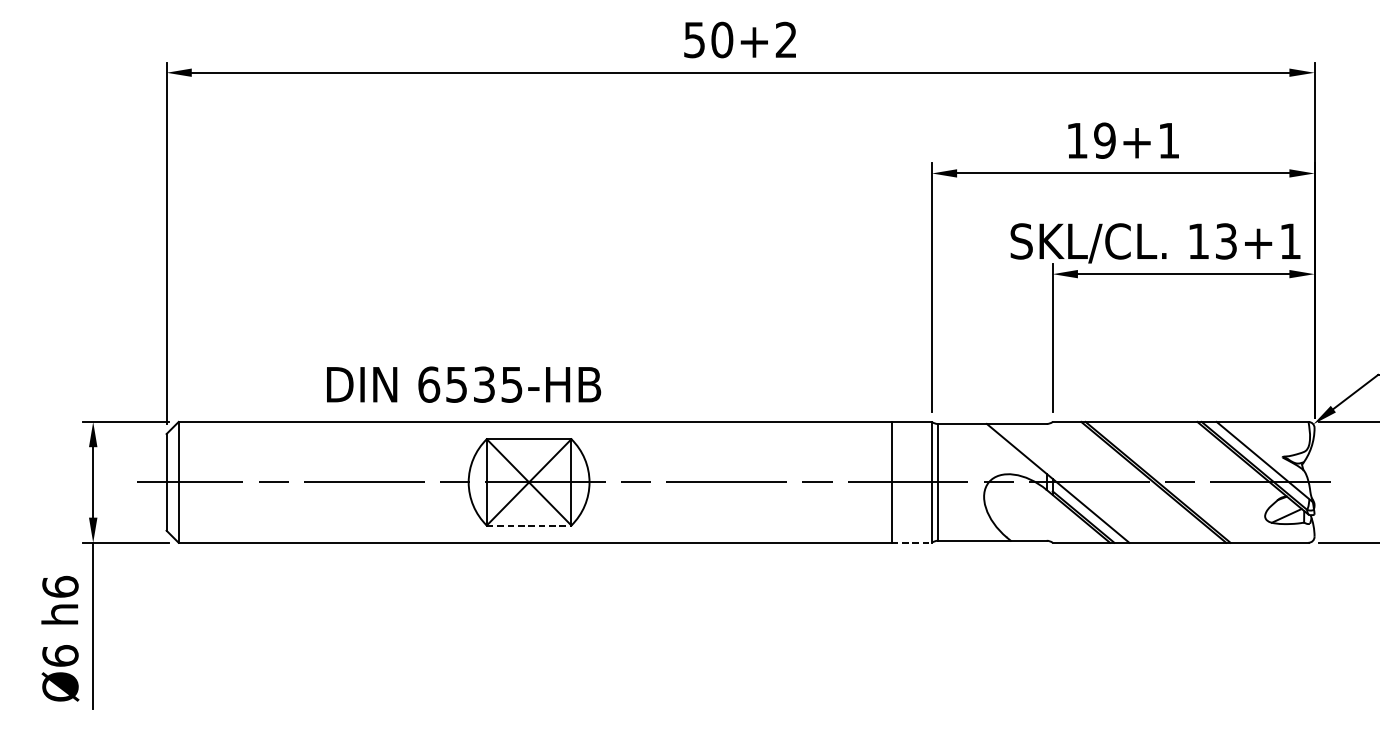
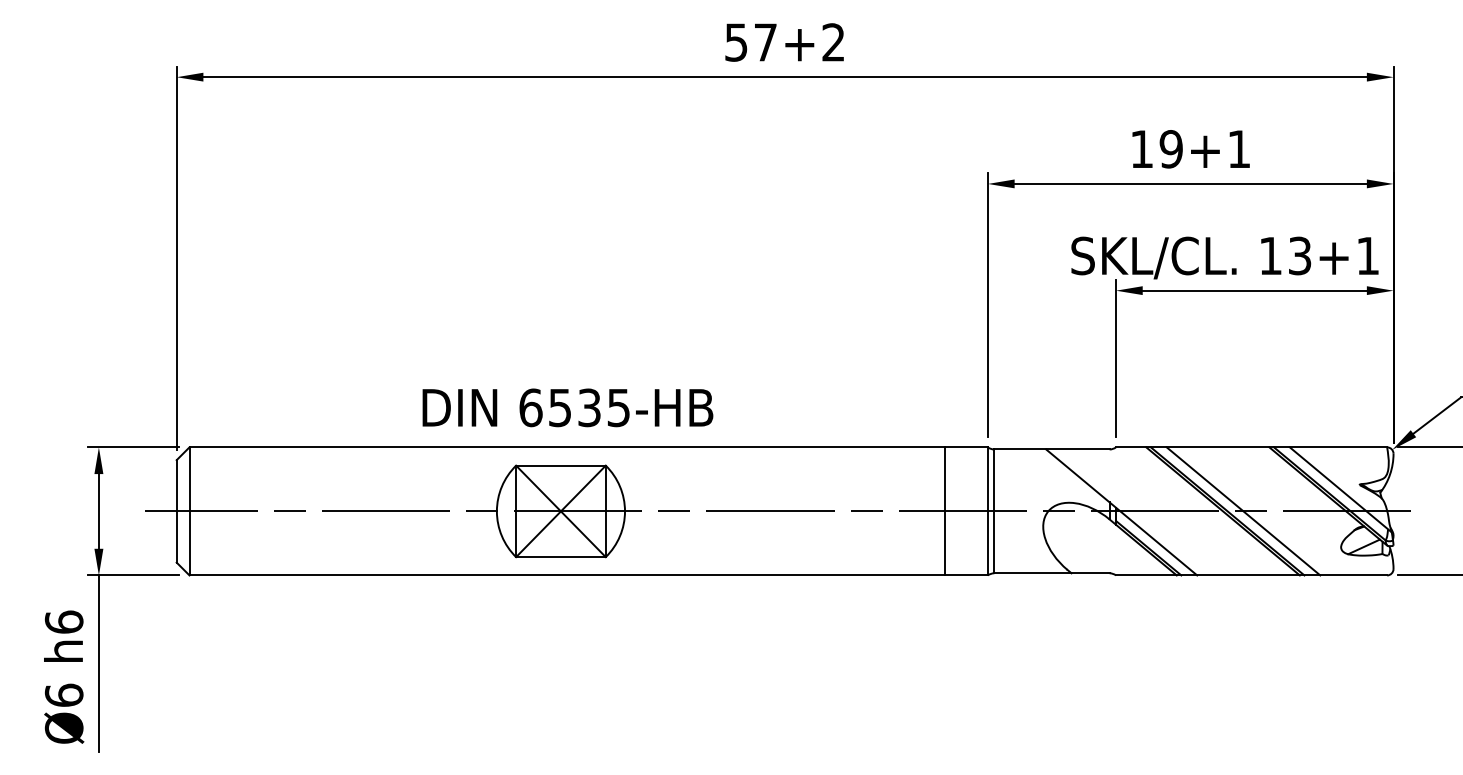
text: (722, 40) -> (765, 42), 50 -> 57
text: (463, 384) -> (567, 407), moved
line: (1173, 482) -> (1243, 511), added
line: (528, 525) -> (560, 557), dashed -> solid
line: (912, 542) -> (967, 575), dashed -> solid

